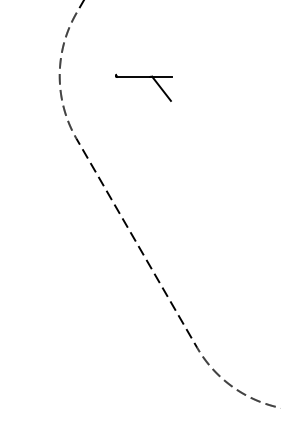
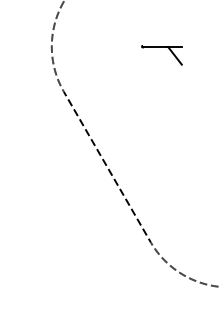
part: (142, 77) -> (161, 47), moved

